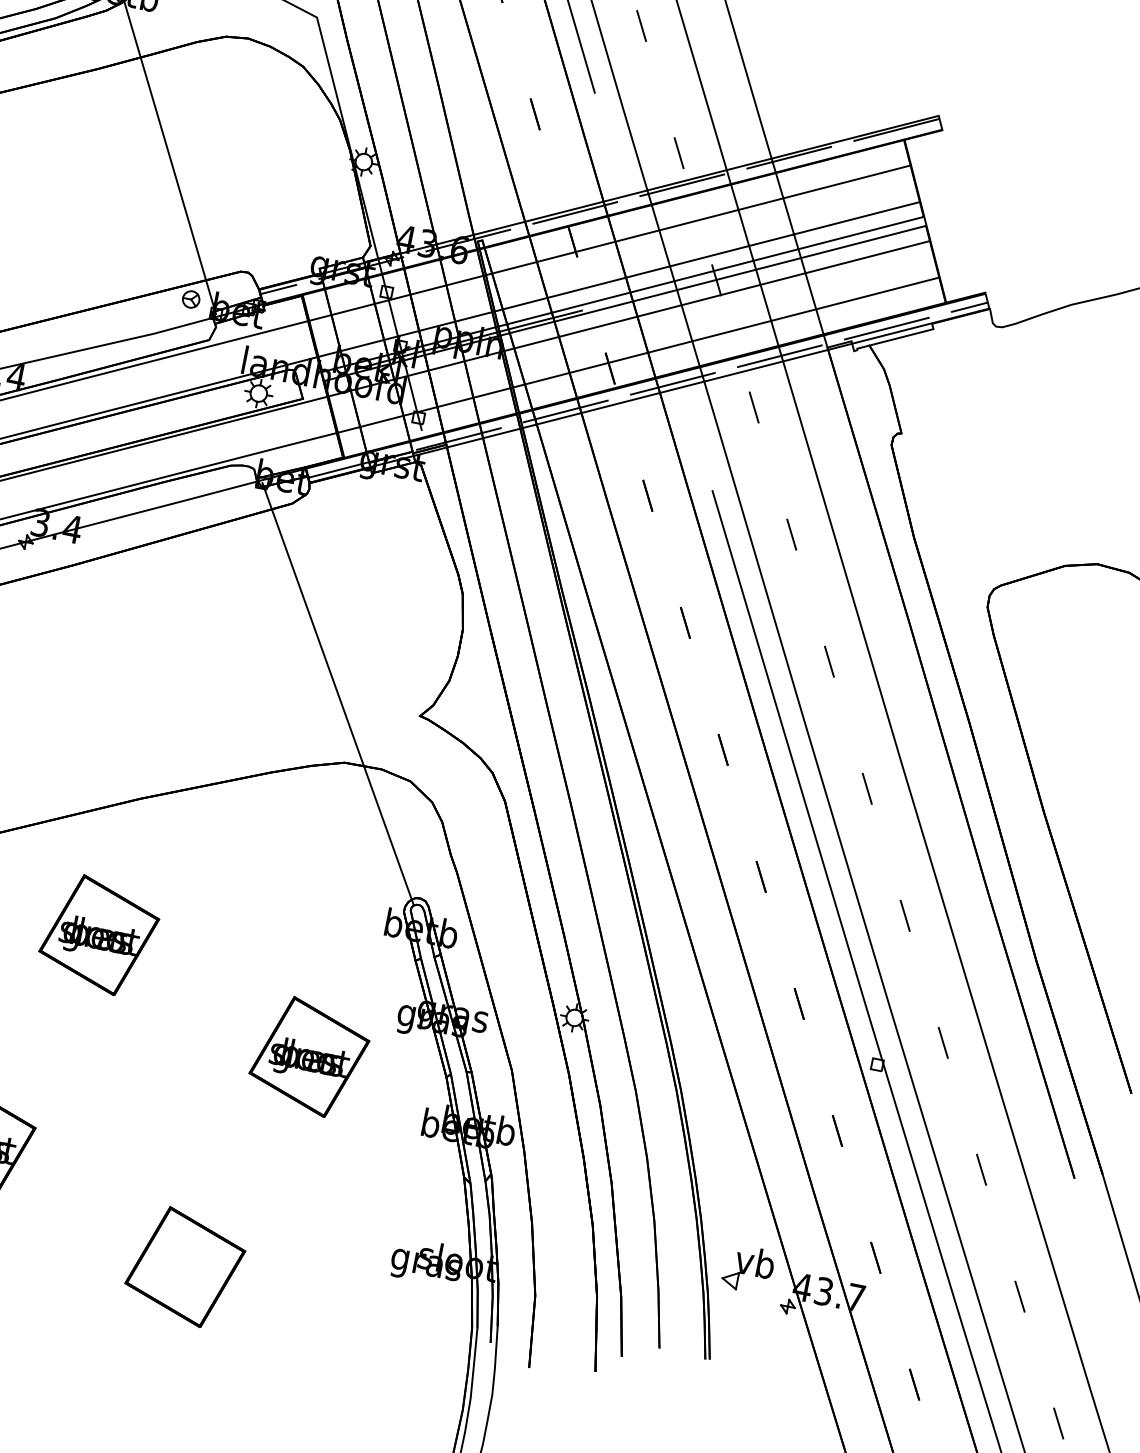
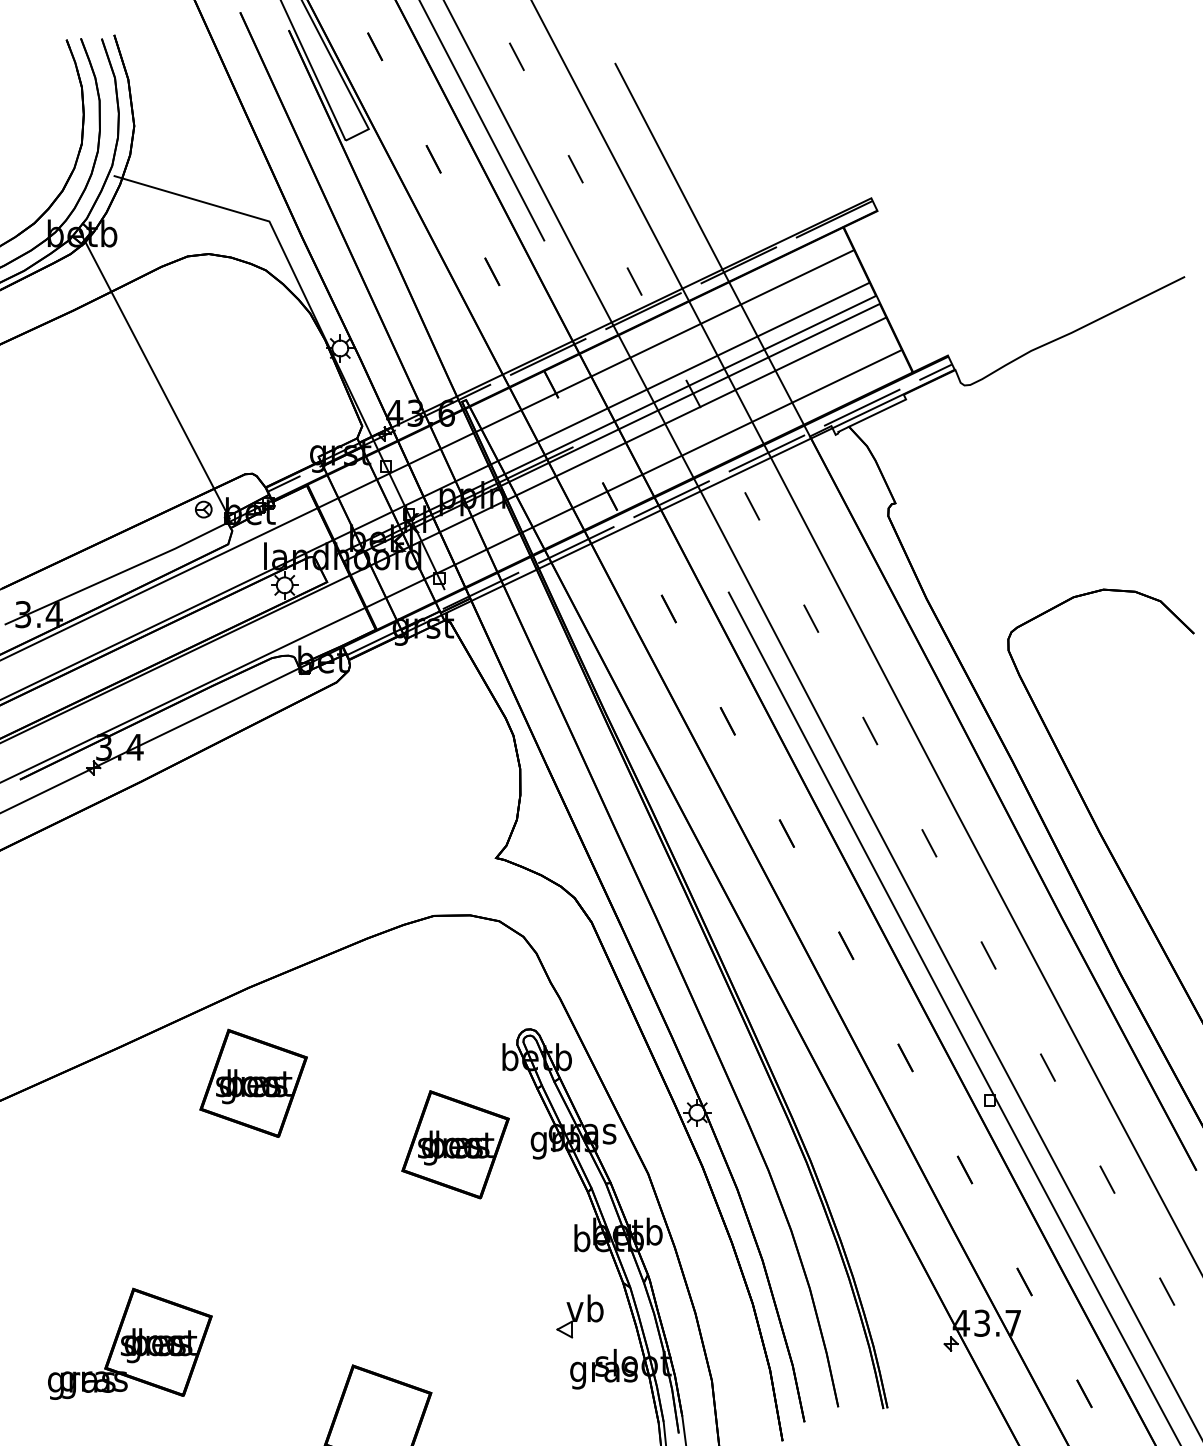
line: (337, 693) -> (414, 852), removed
part: (99, 934) -> (253, 1082), moved
part: (309, 1056) -> (455, 1144), moved
part: (747, 1269) -> (579, 1316), moved

